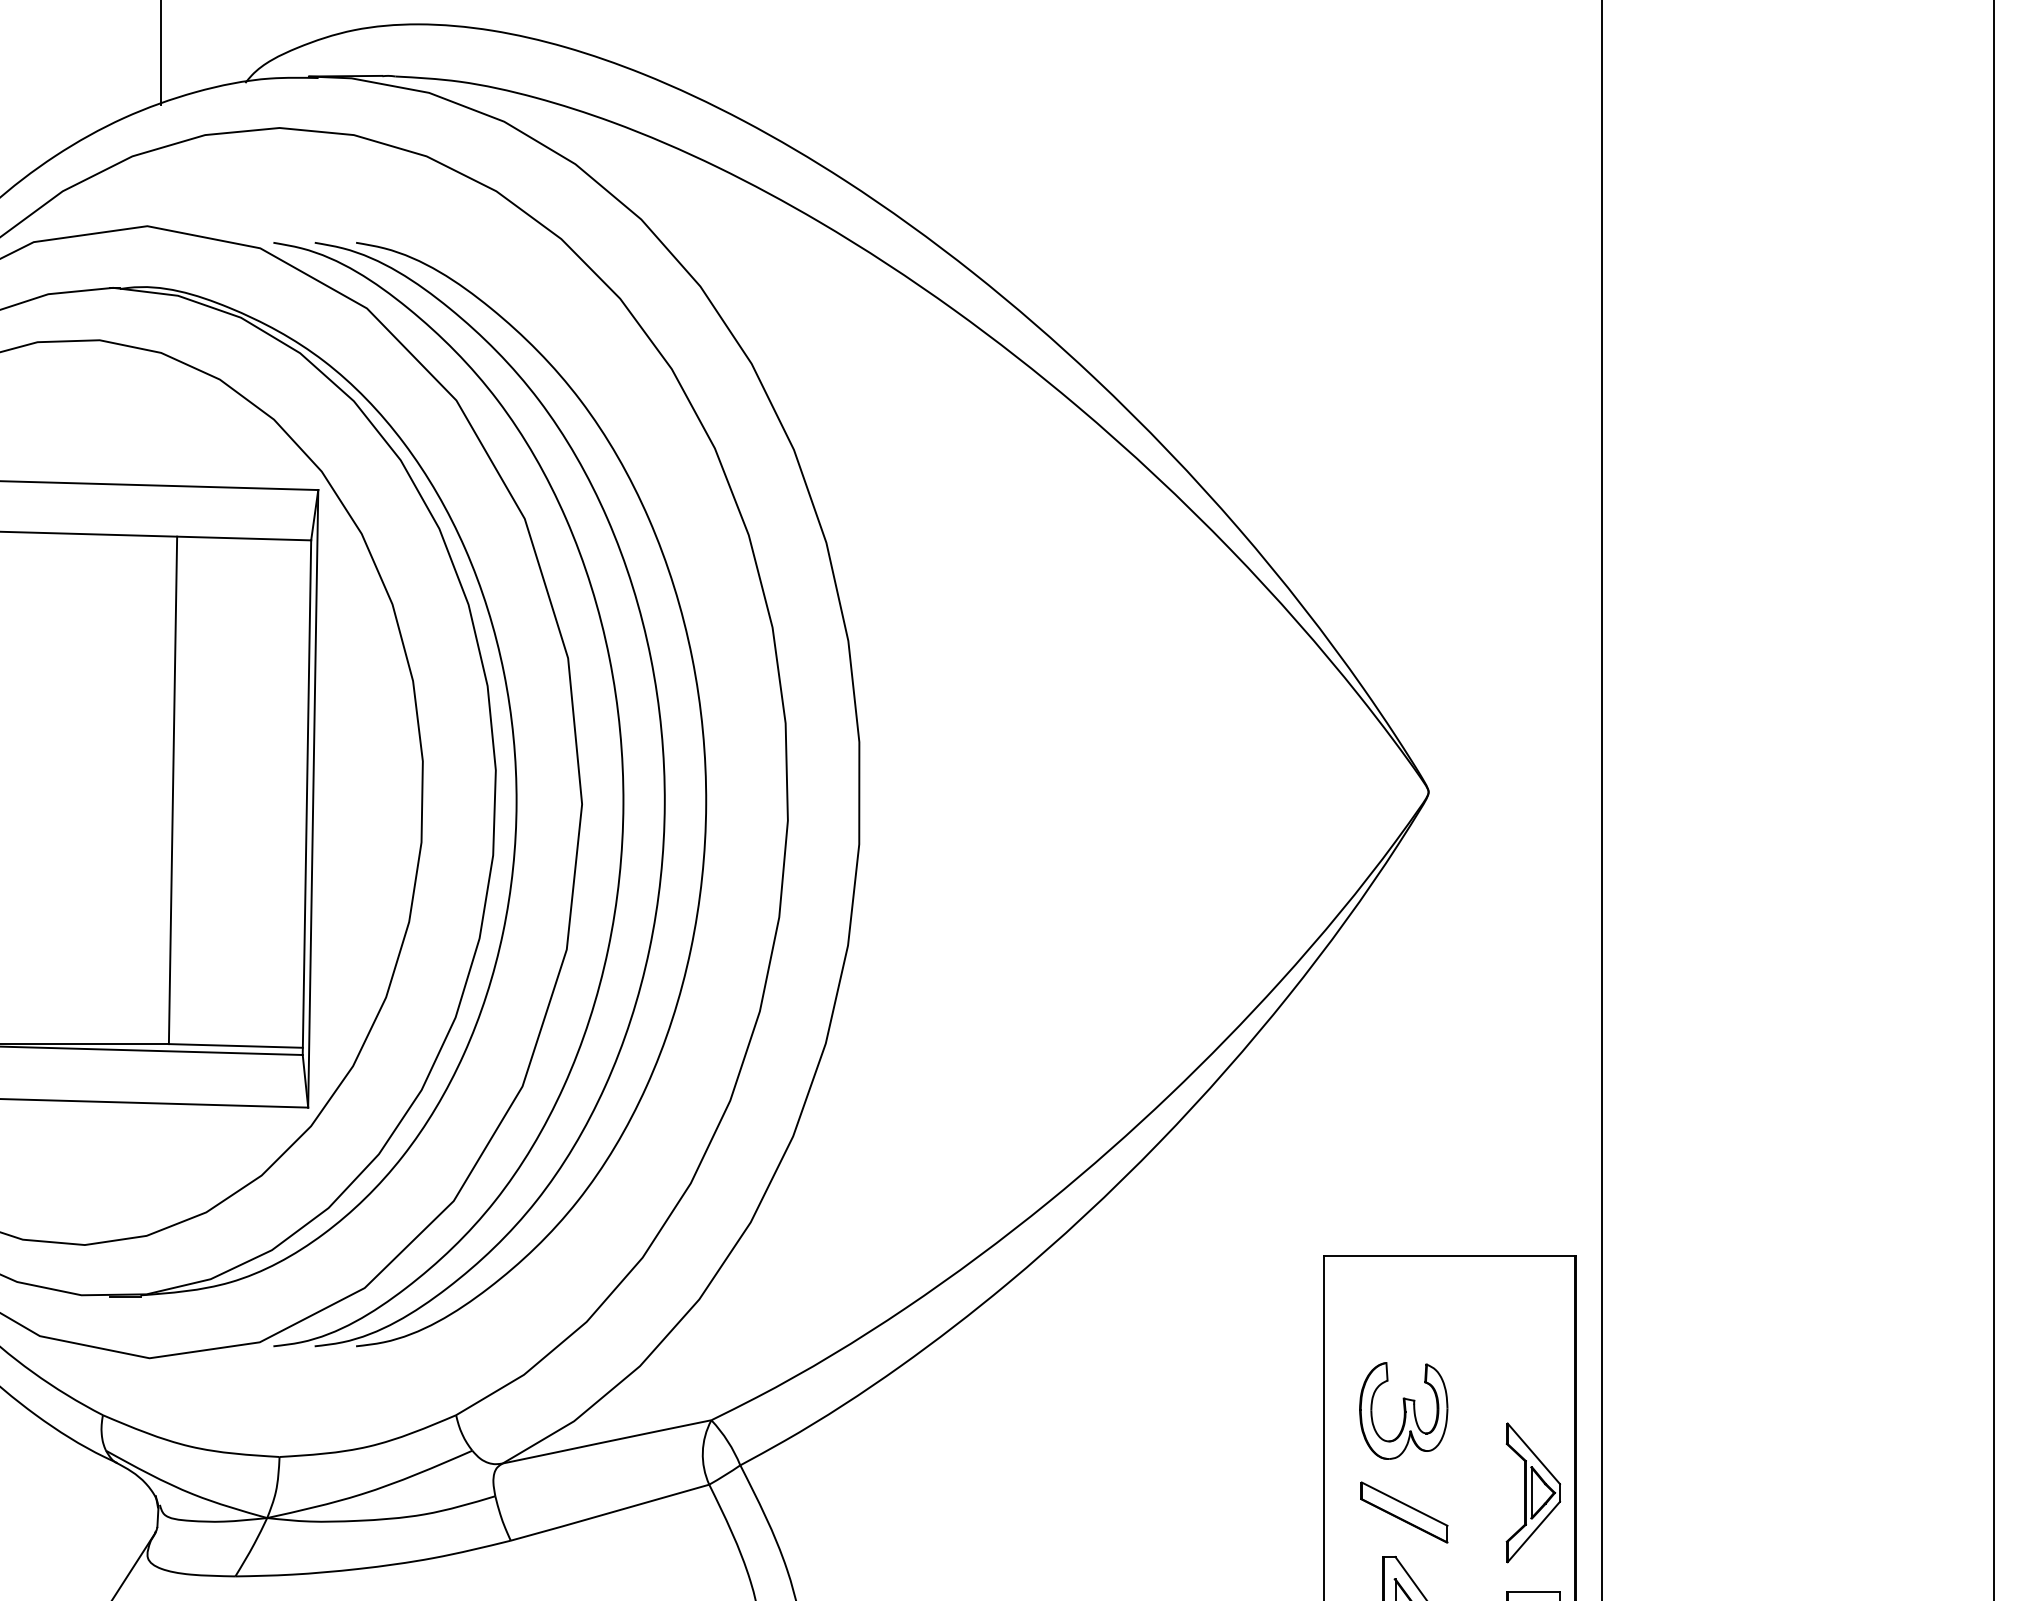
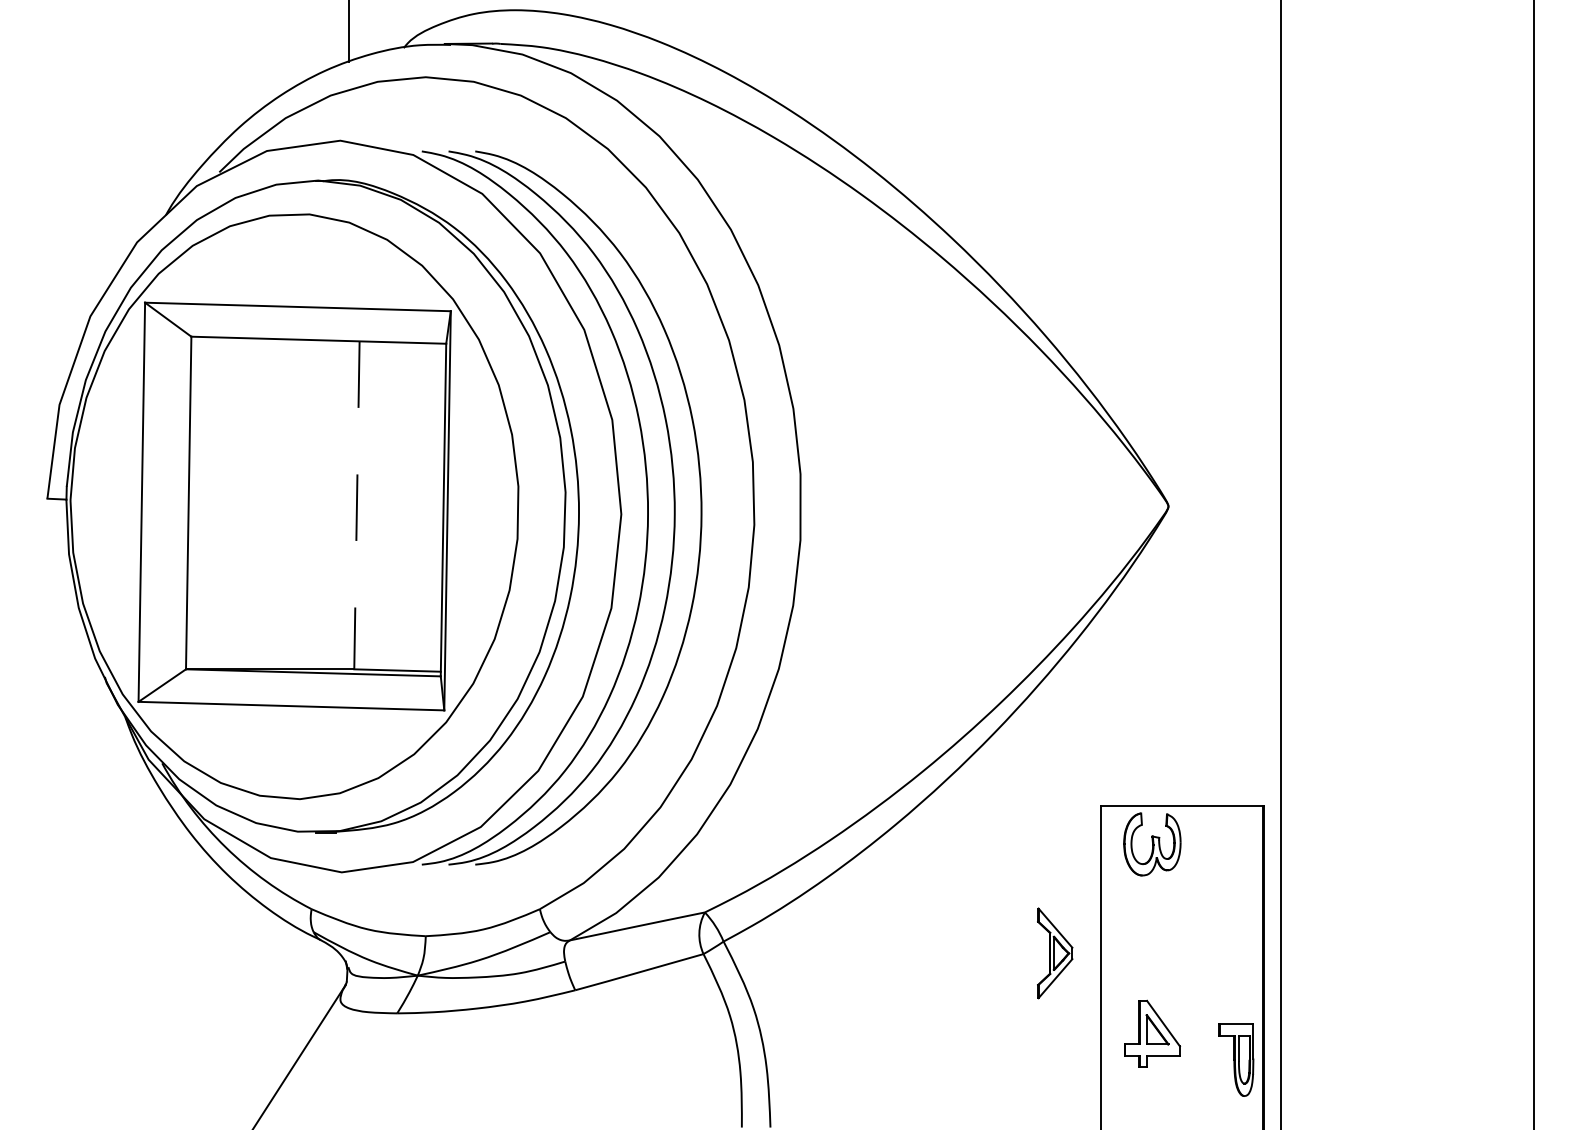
line: (172, 790) -> (356, 505), solid -> dashed
part: (1403, 1411) -> (1152, 844), moved
part: (1533, 1493) -> (1055, 953), moved
part: (1403, 1511) -> (1152, 971), removed

